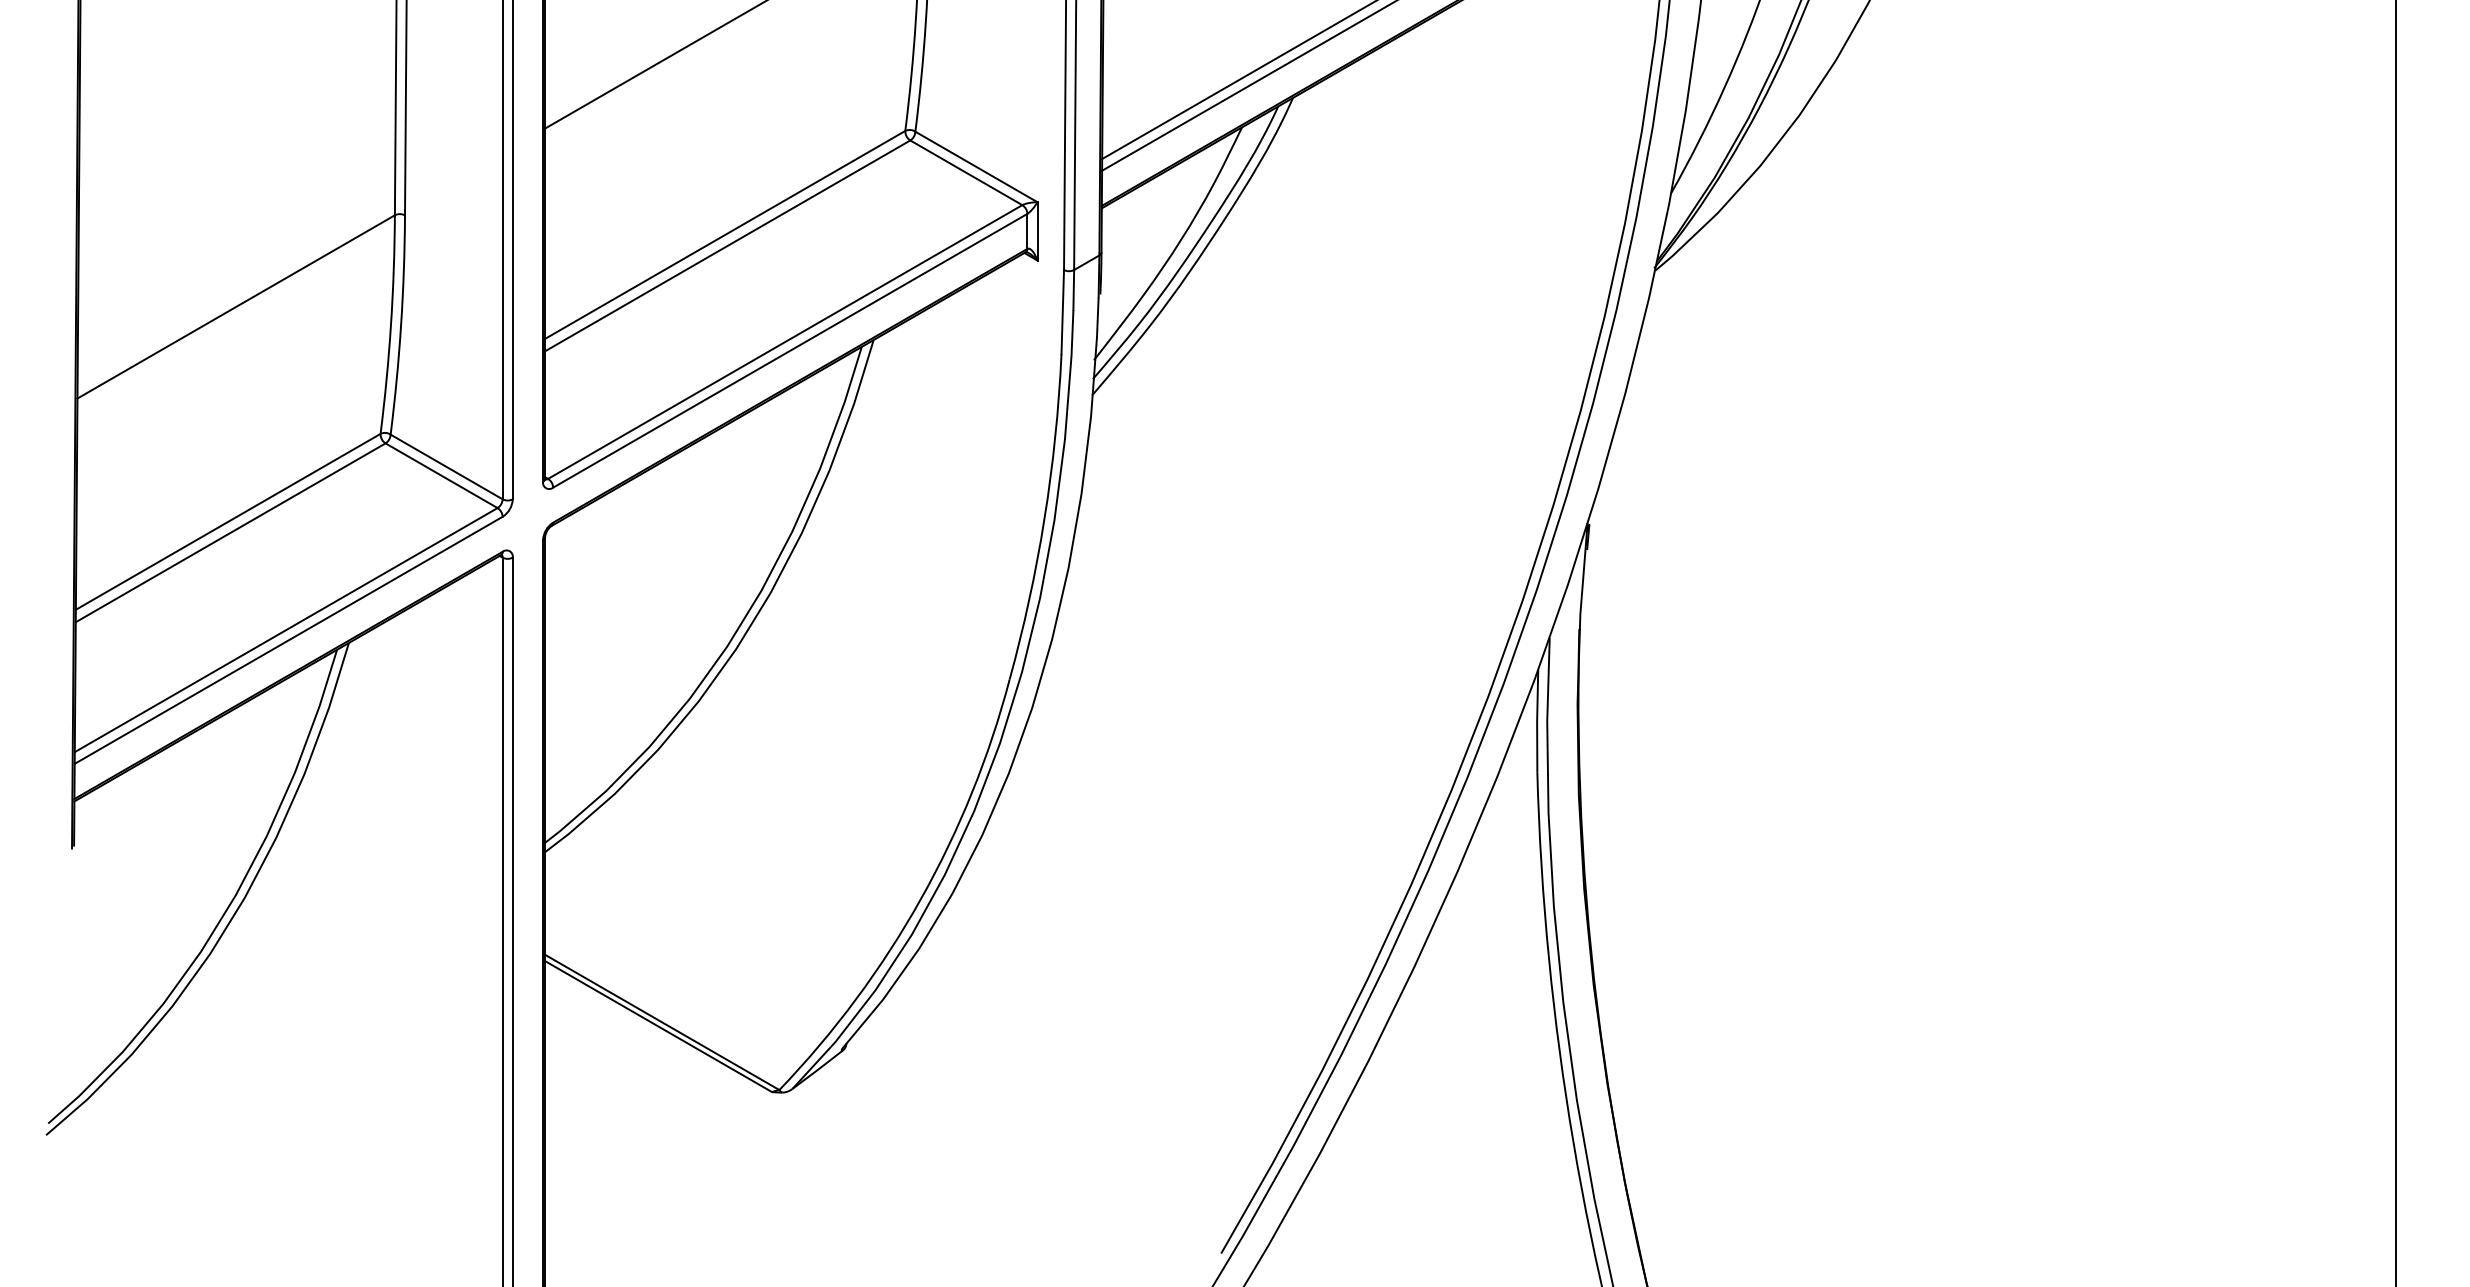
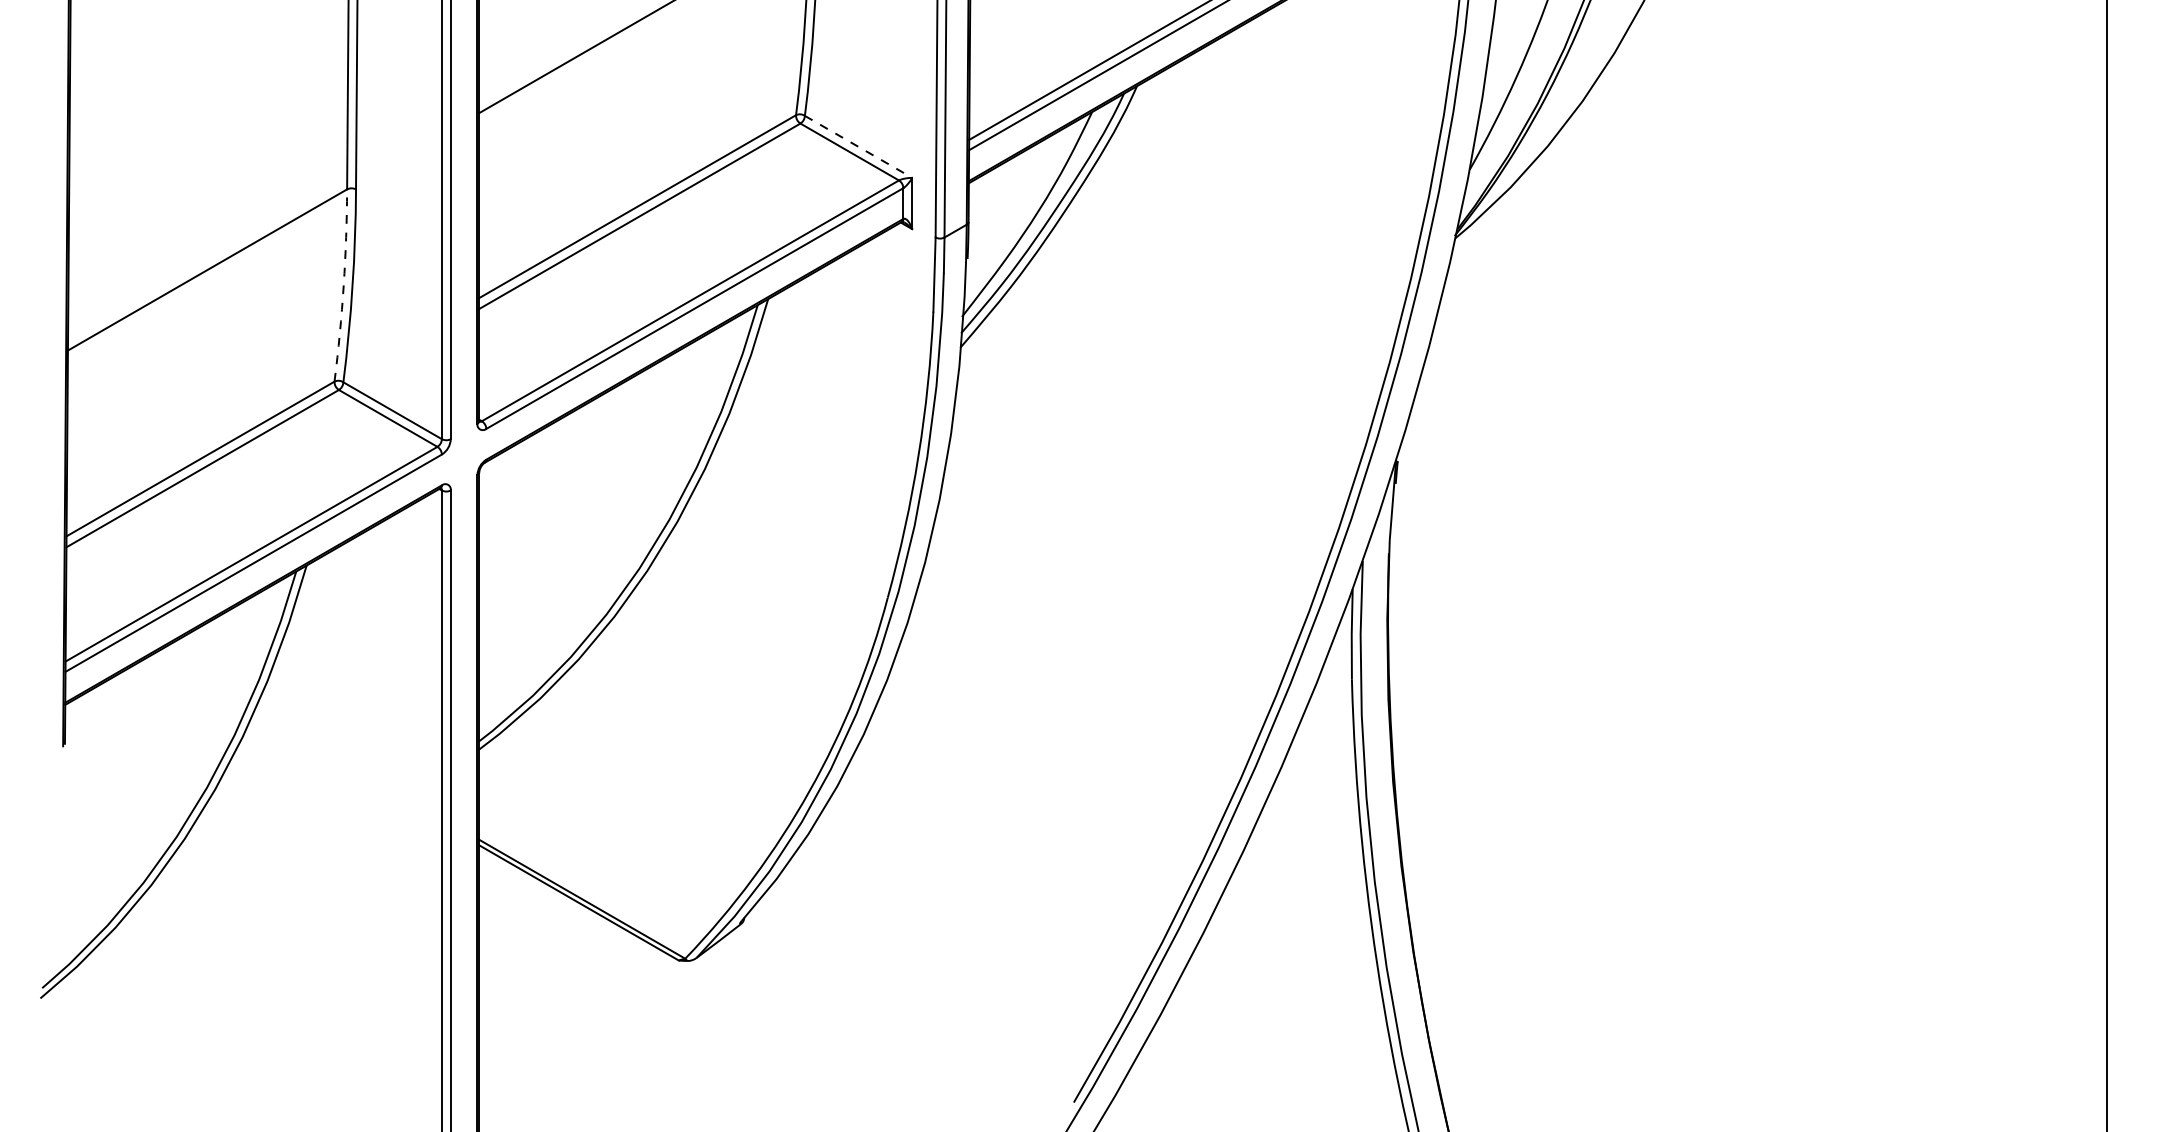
line: (976, 166) -> (858, 146), solid -> dashed
arc: (391, 324) -> (344, 285), solid -> dashed

